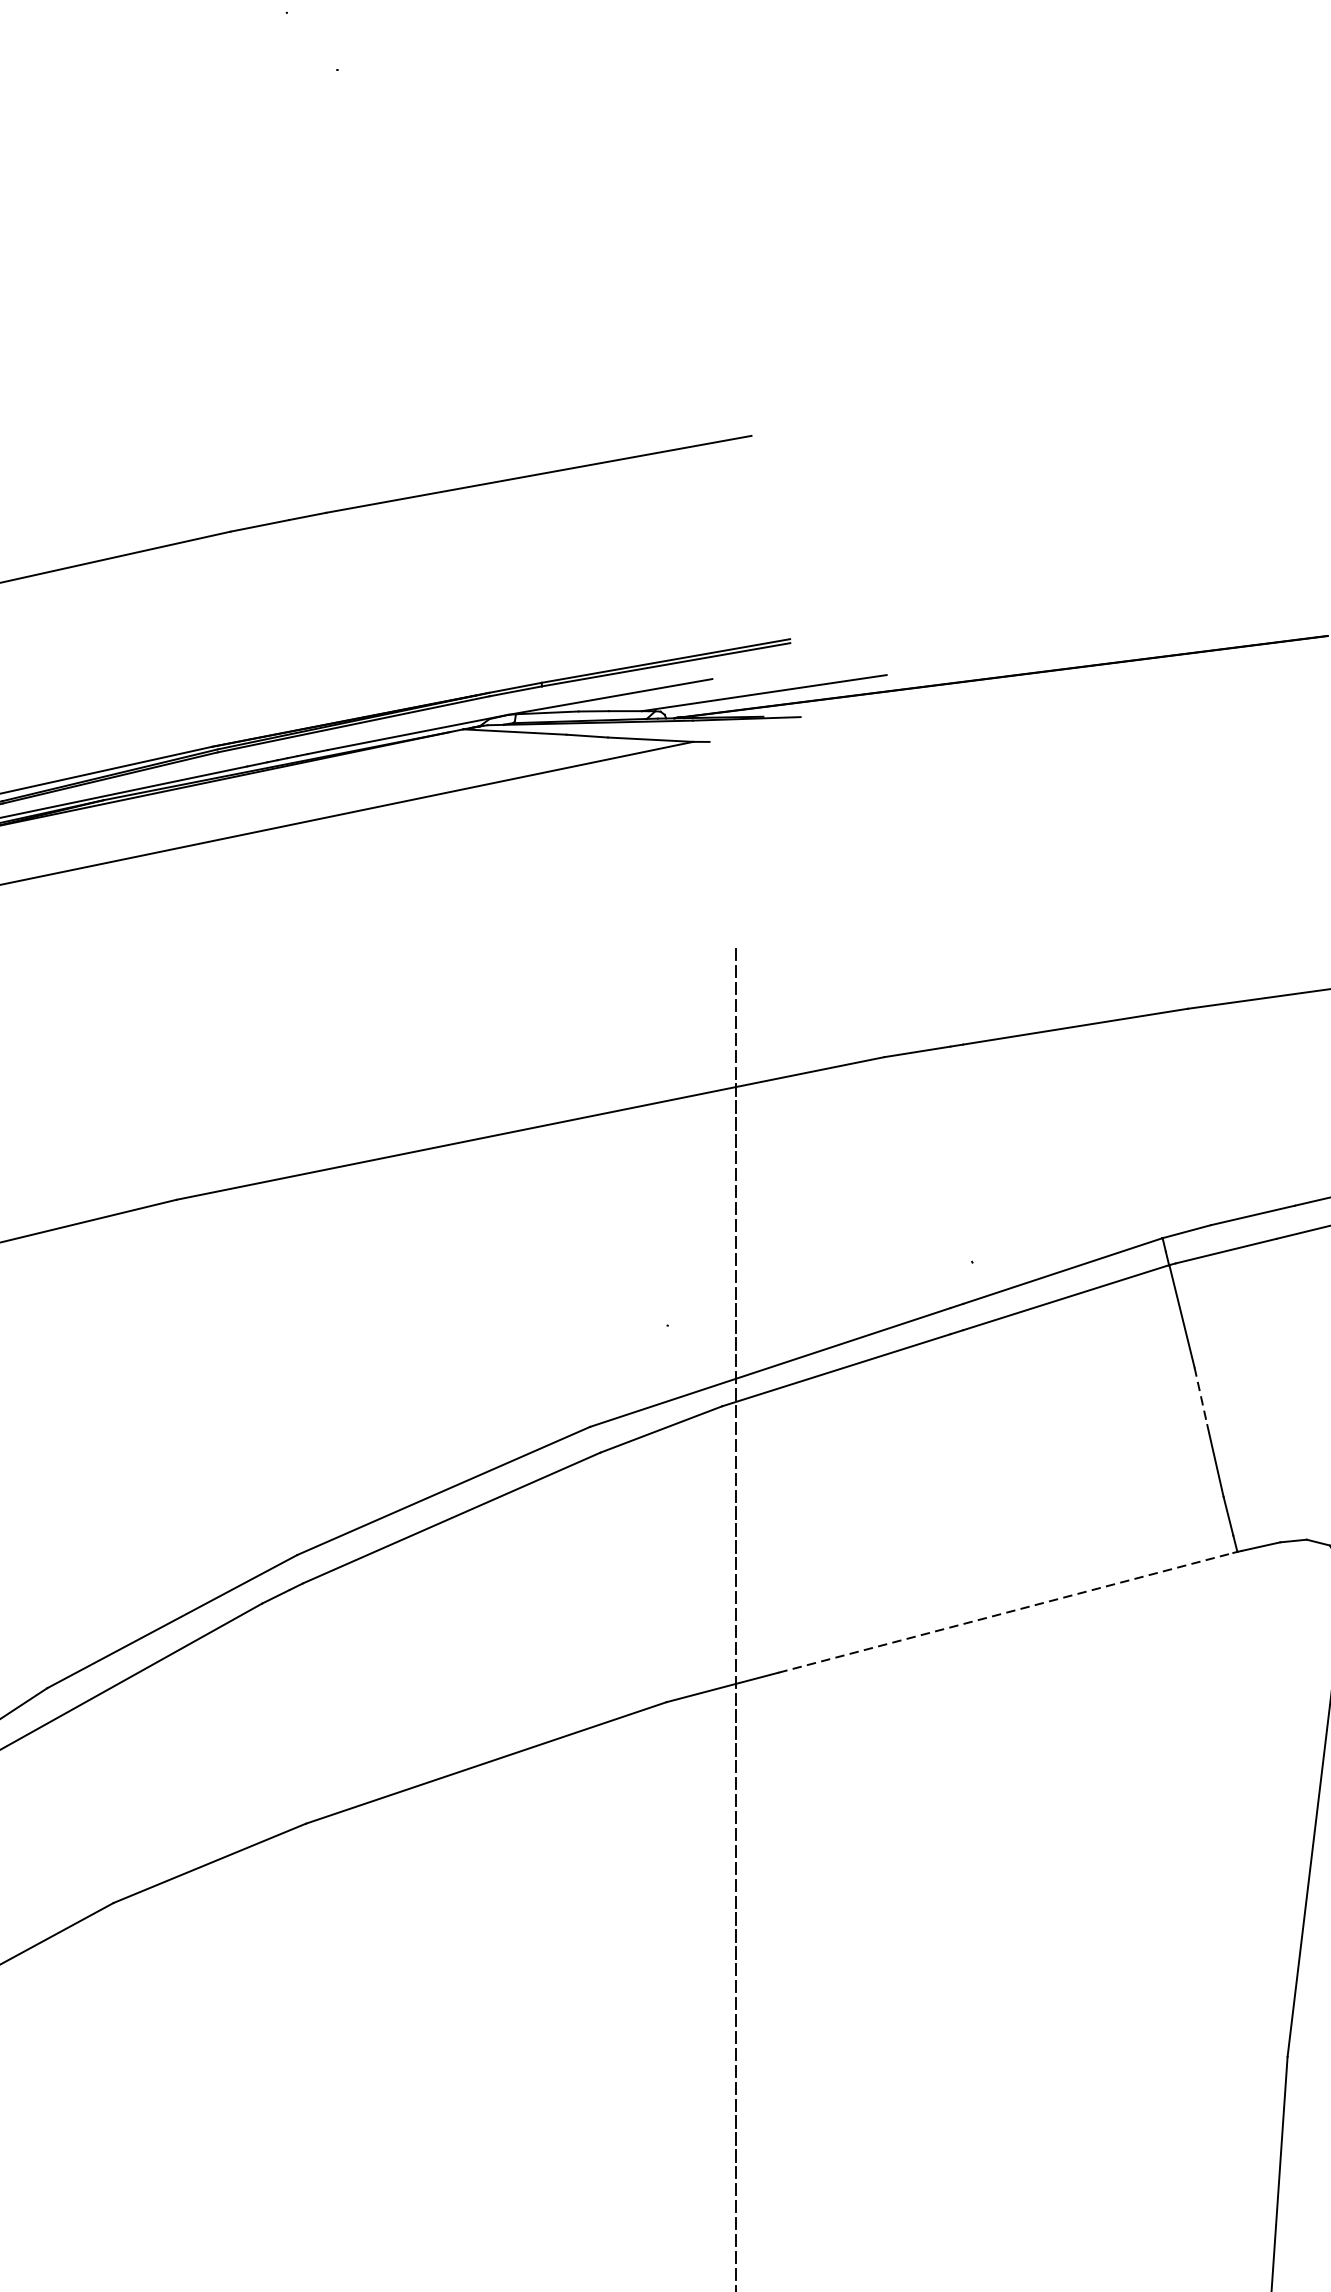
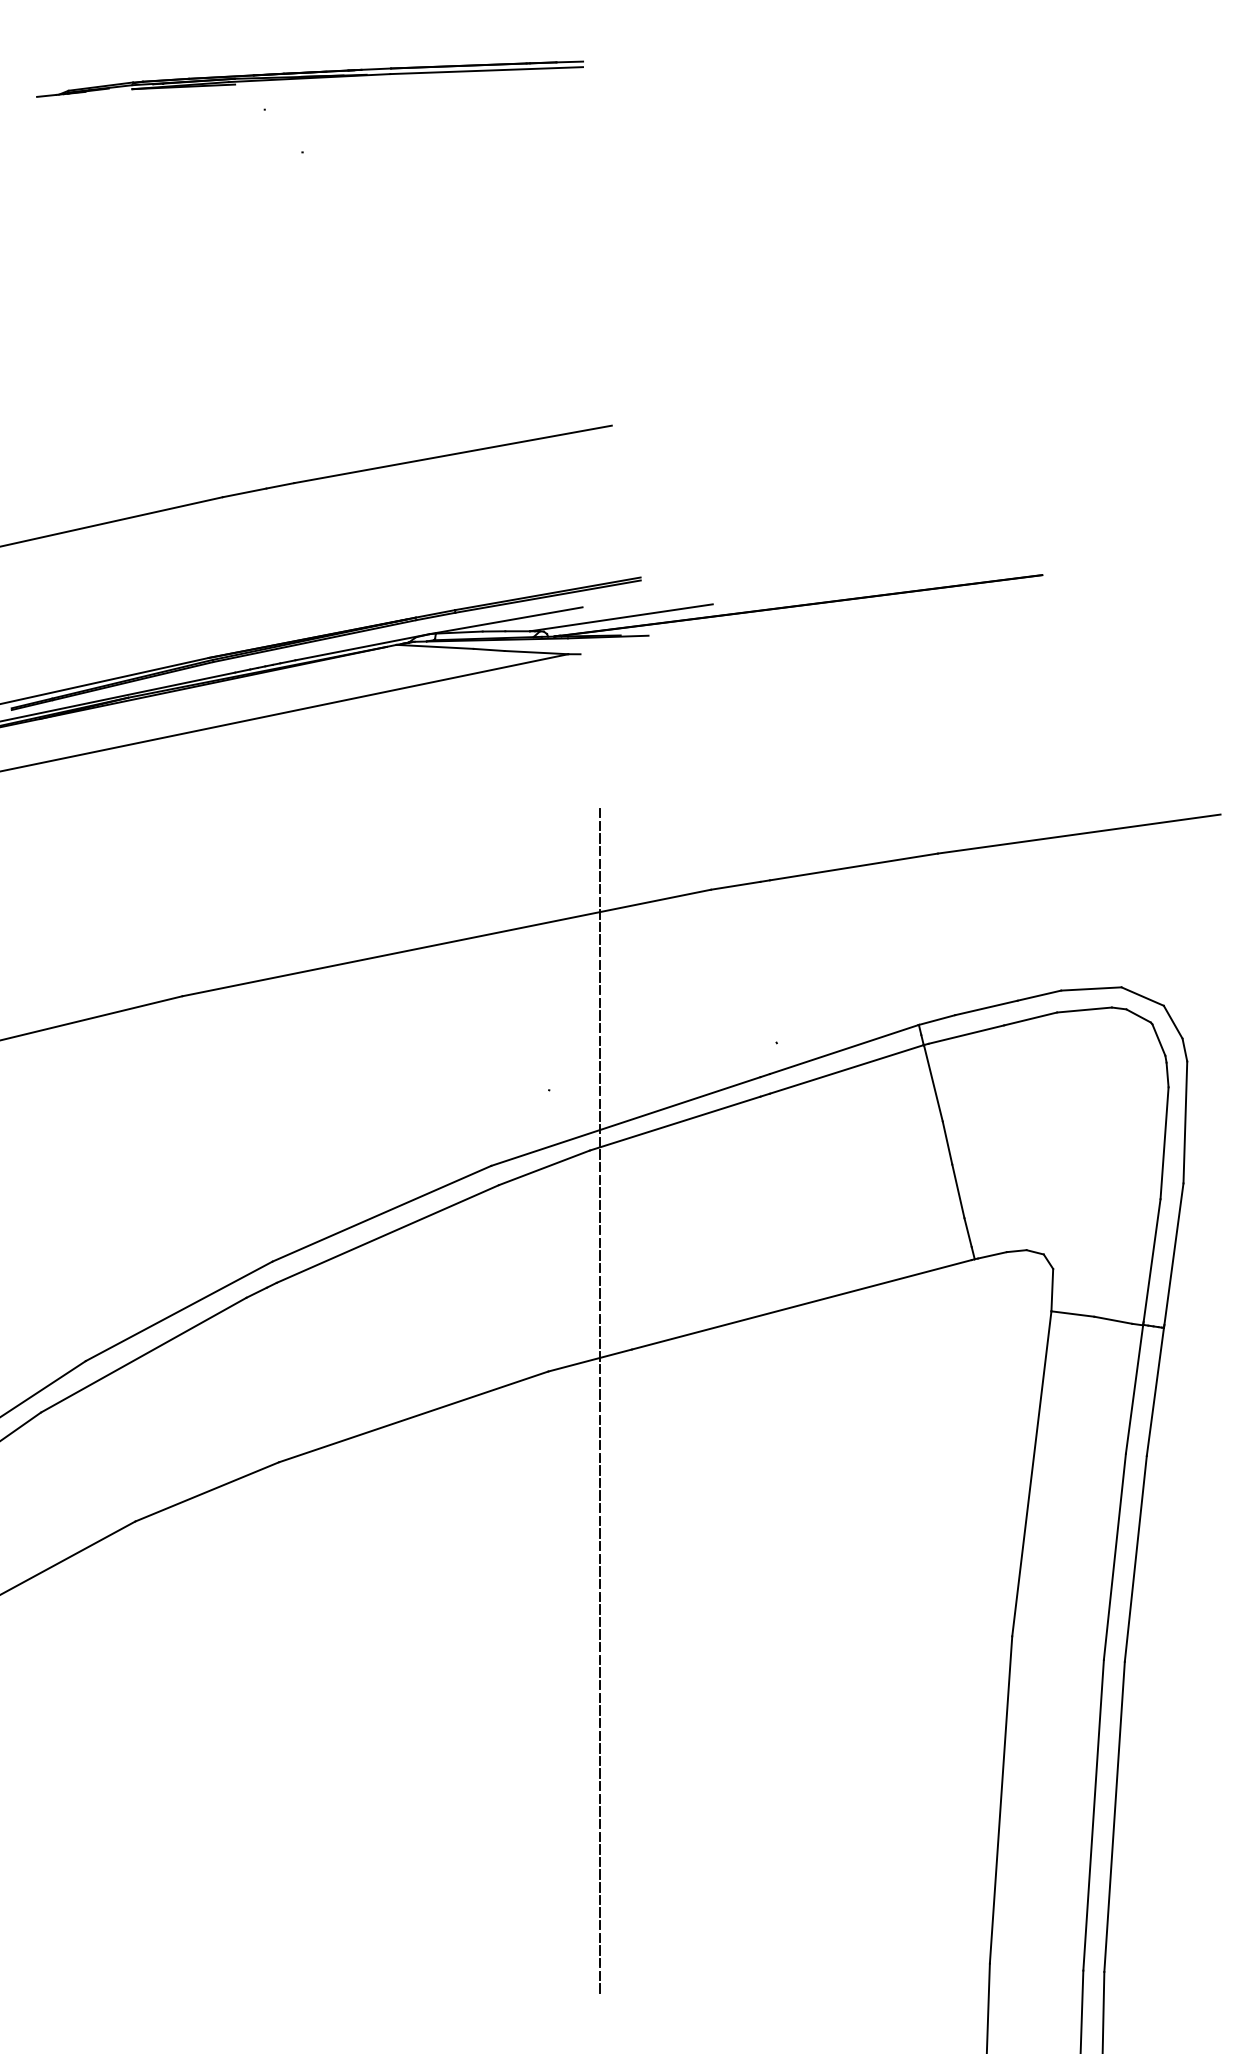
line: (1200, 1396) -> (947, 1143), dashed -> solid
line: (1005, 1612) -> (801, 1304), dashed -> solid

